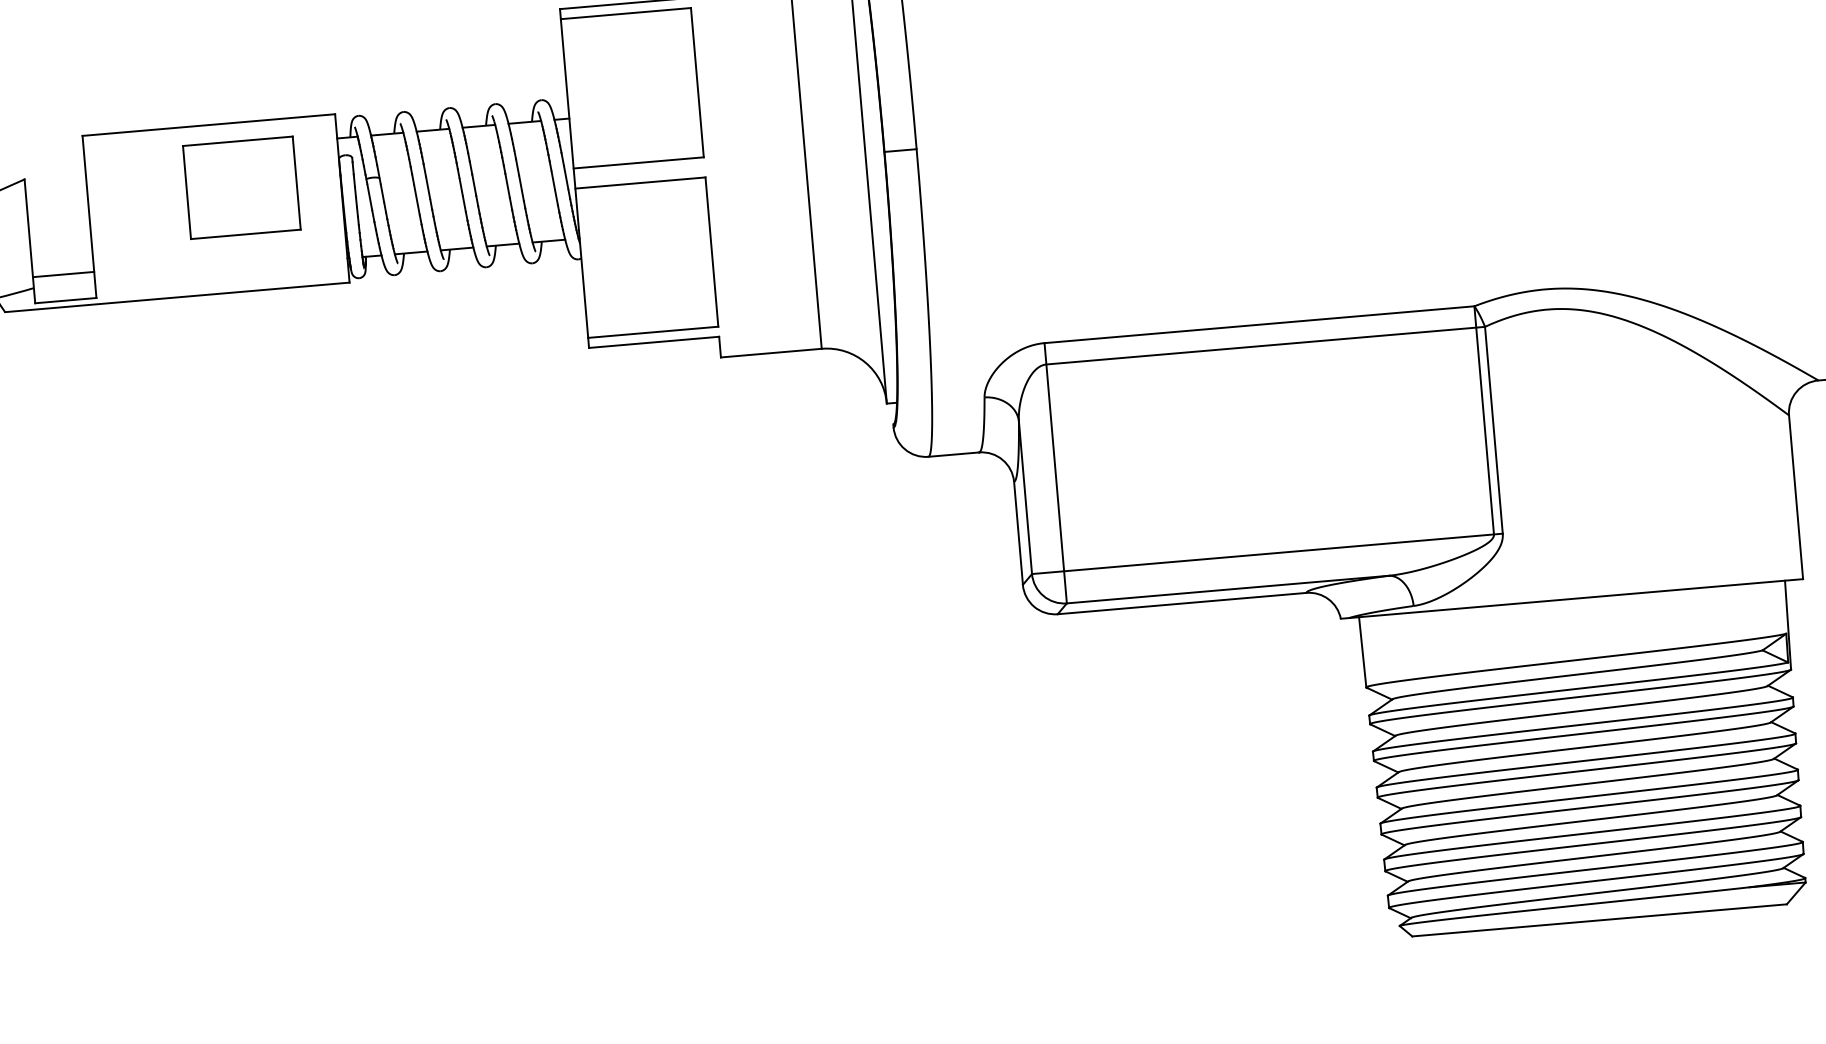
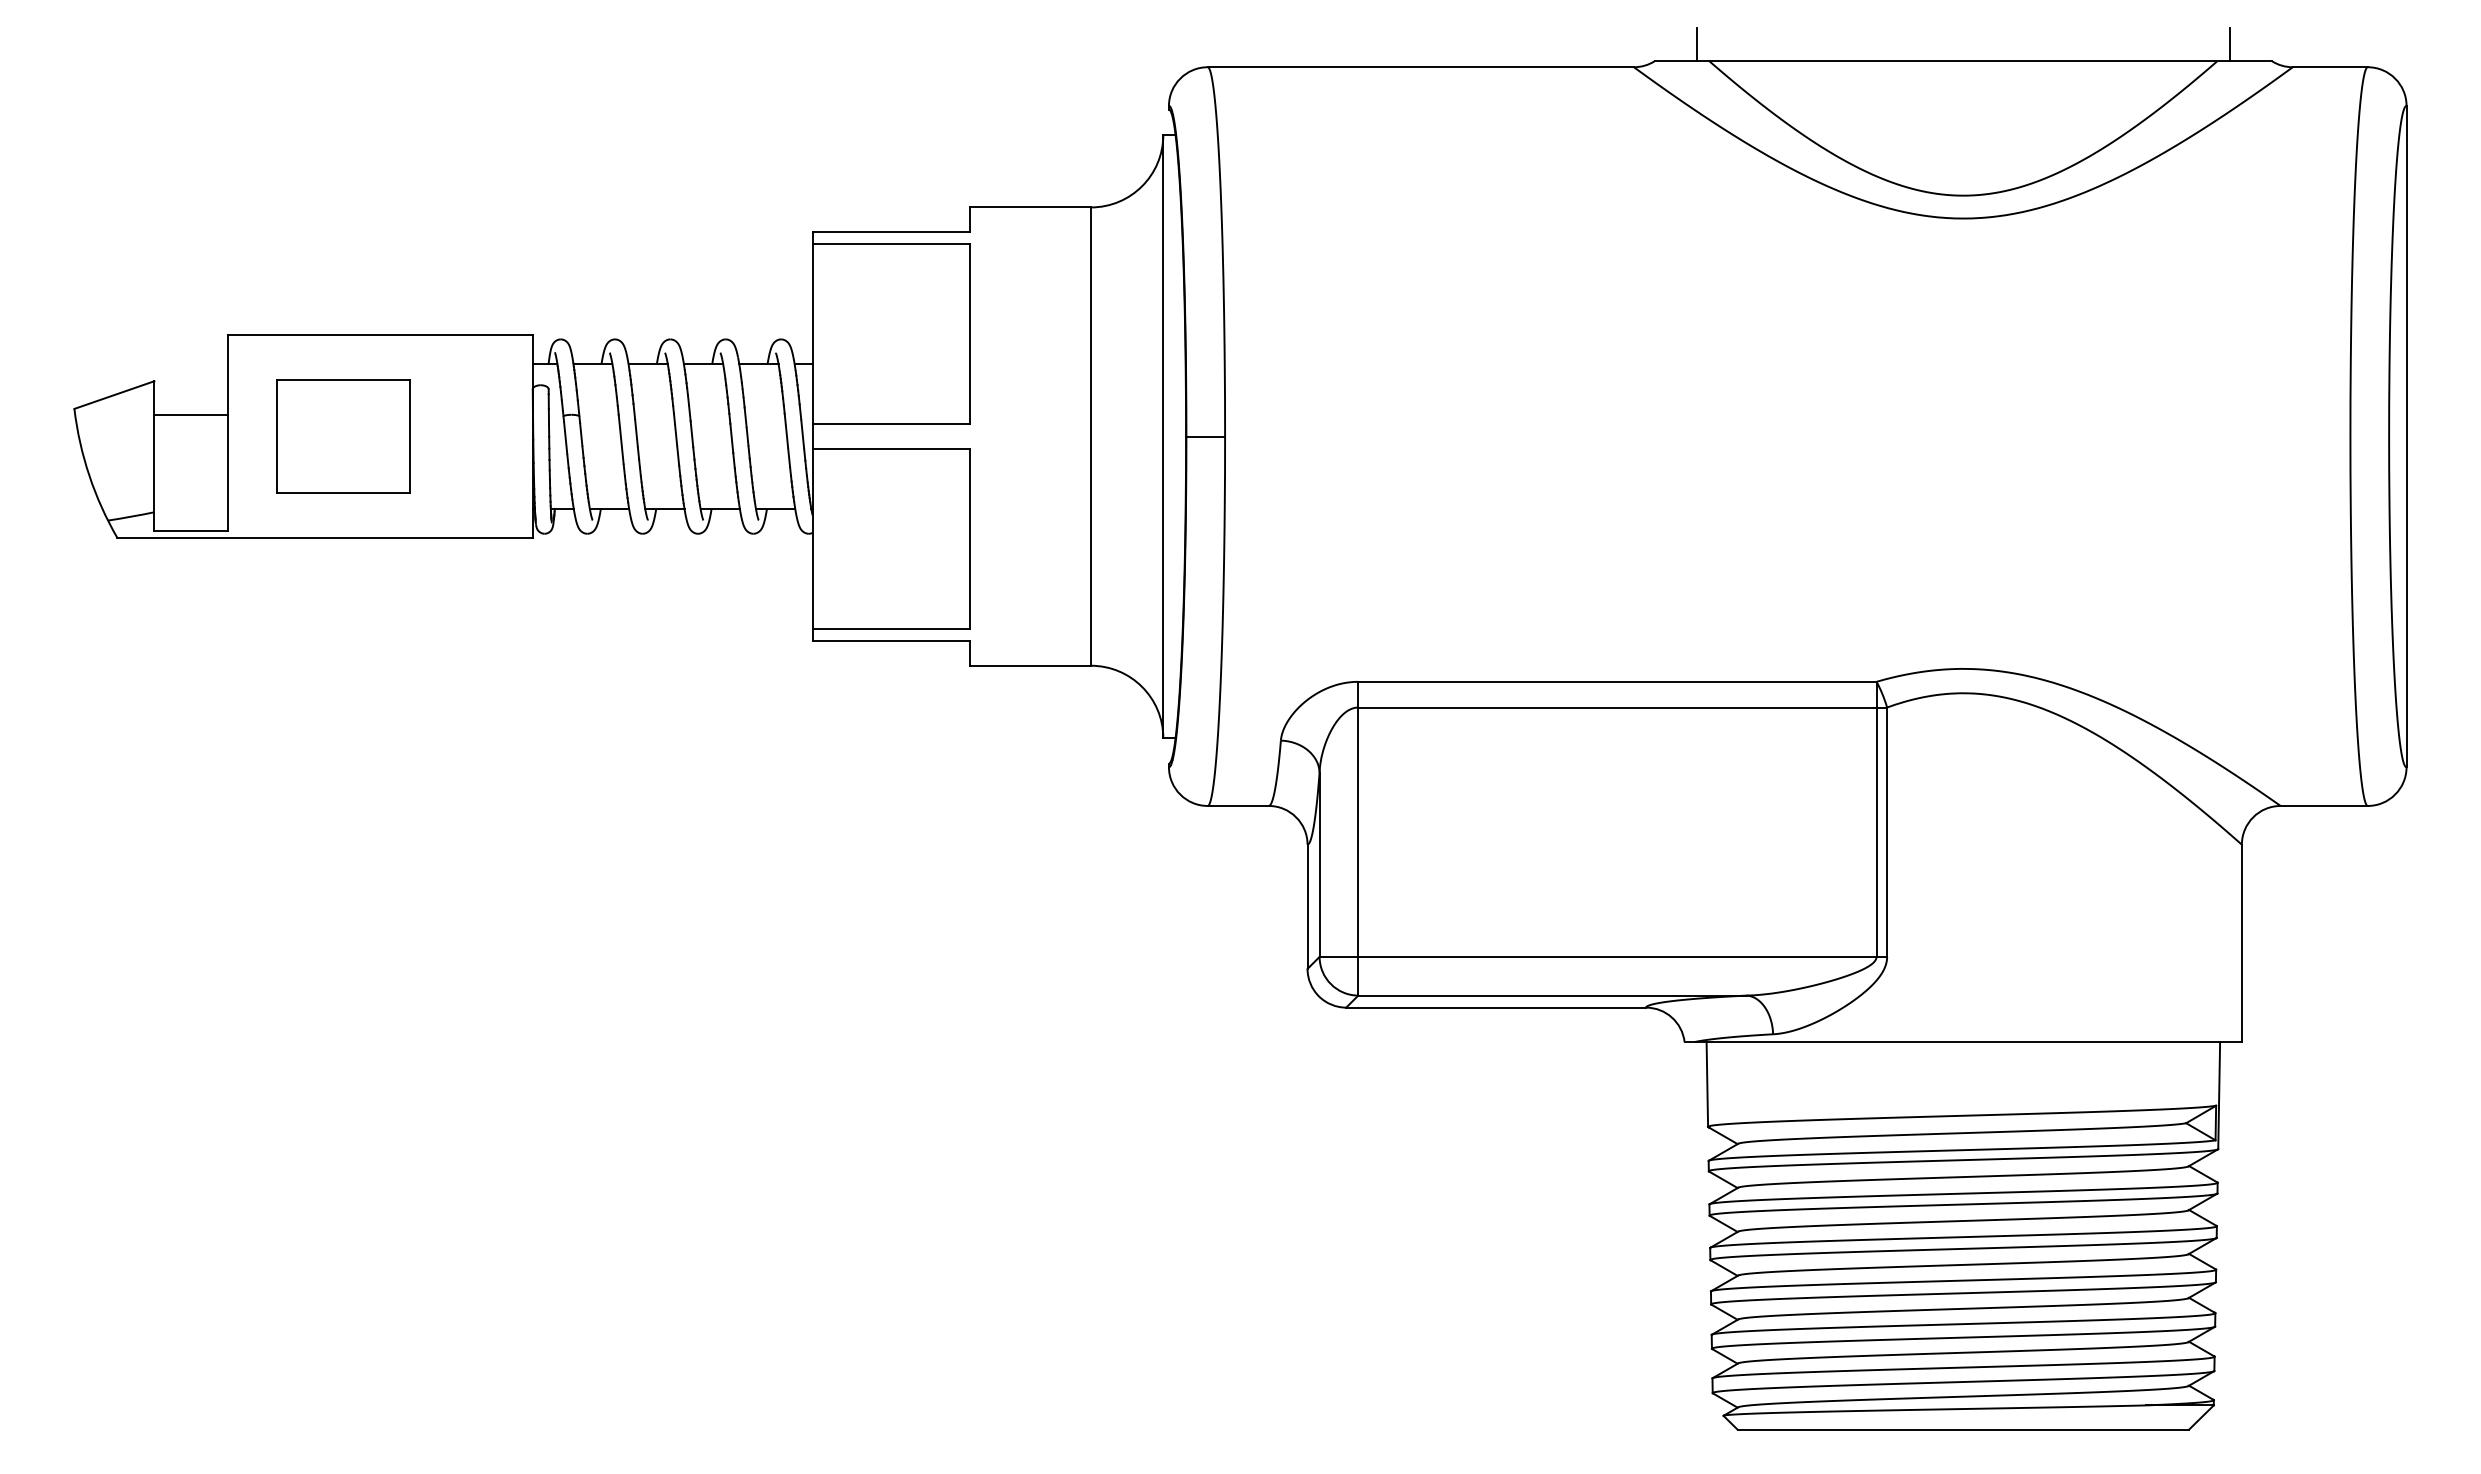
part: (241, 187) -> (343, 436), moved
line: (63, 274) -> (191, 415), moved

